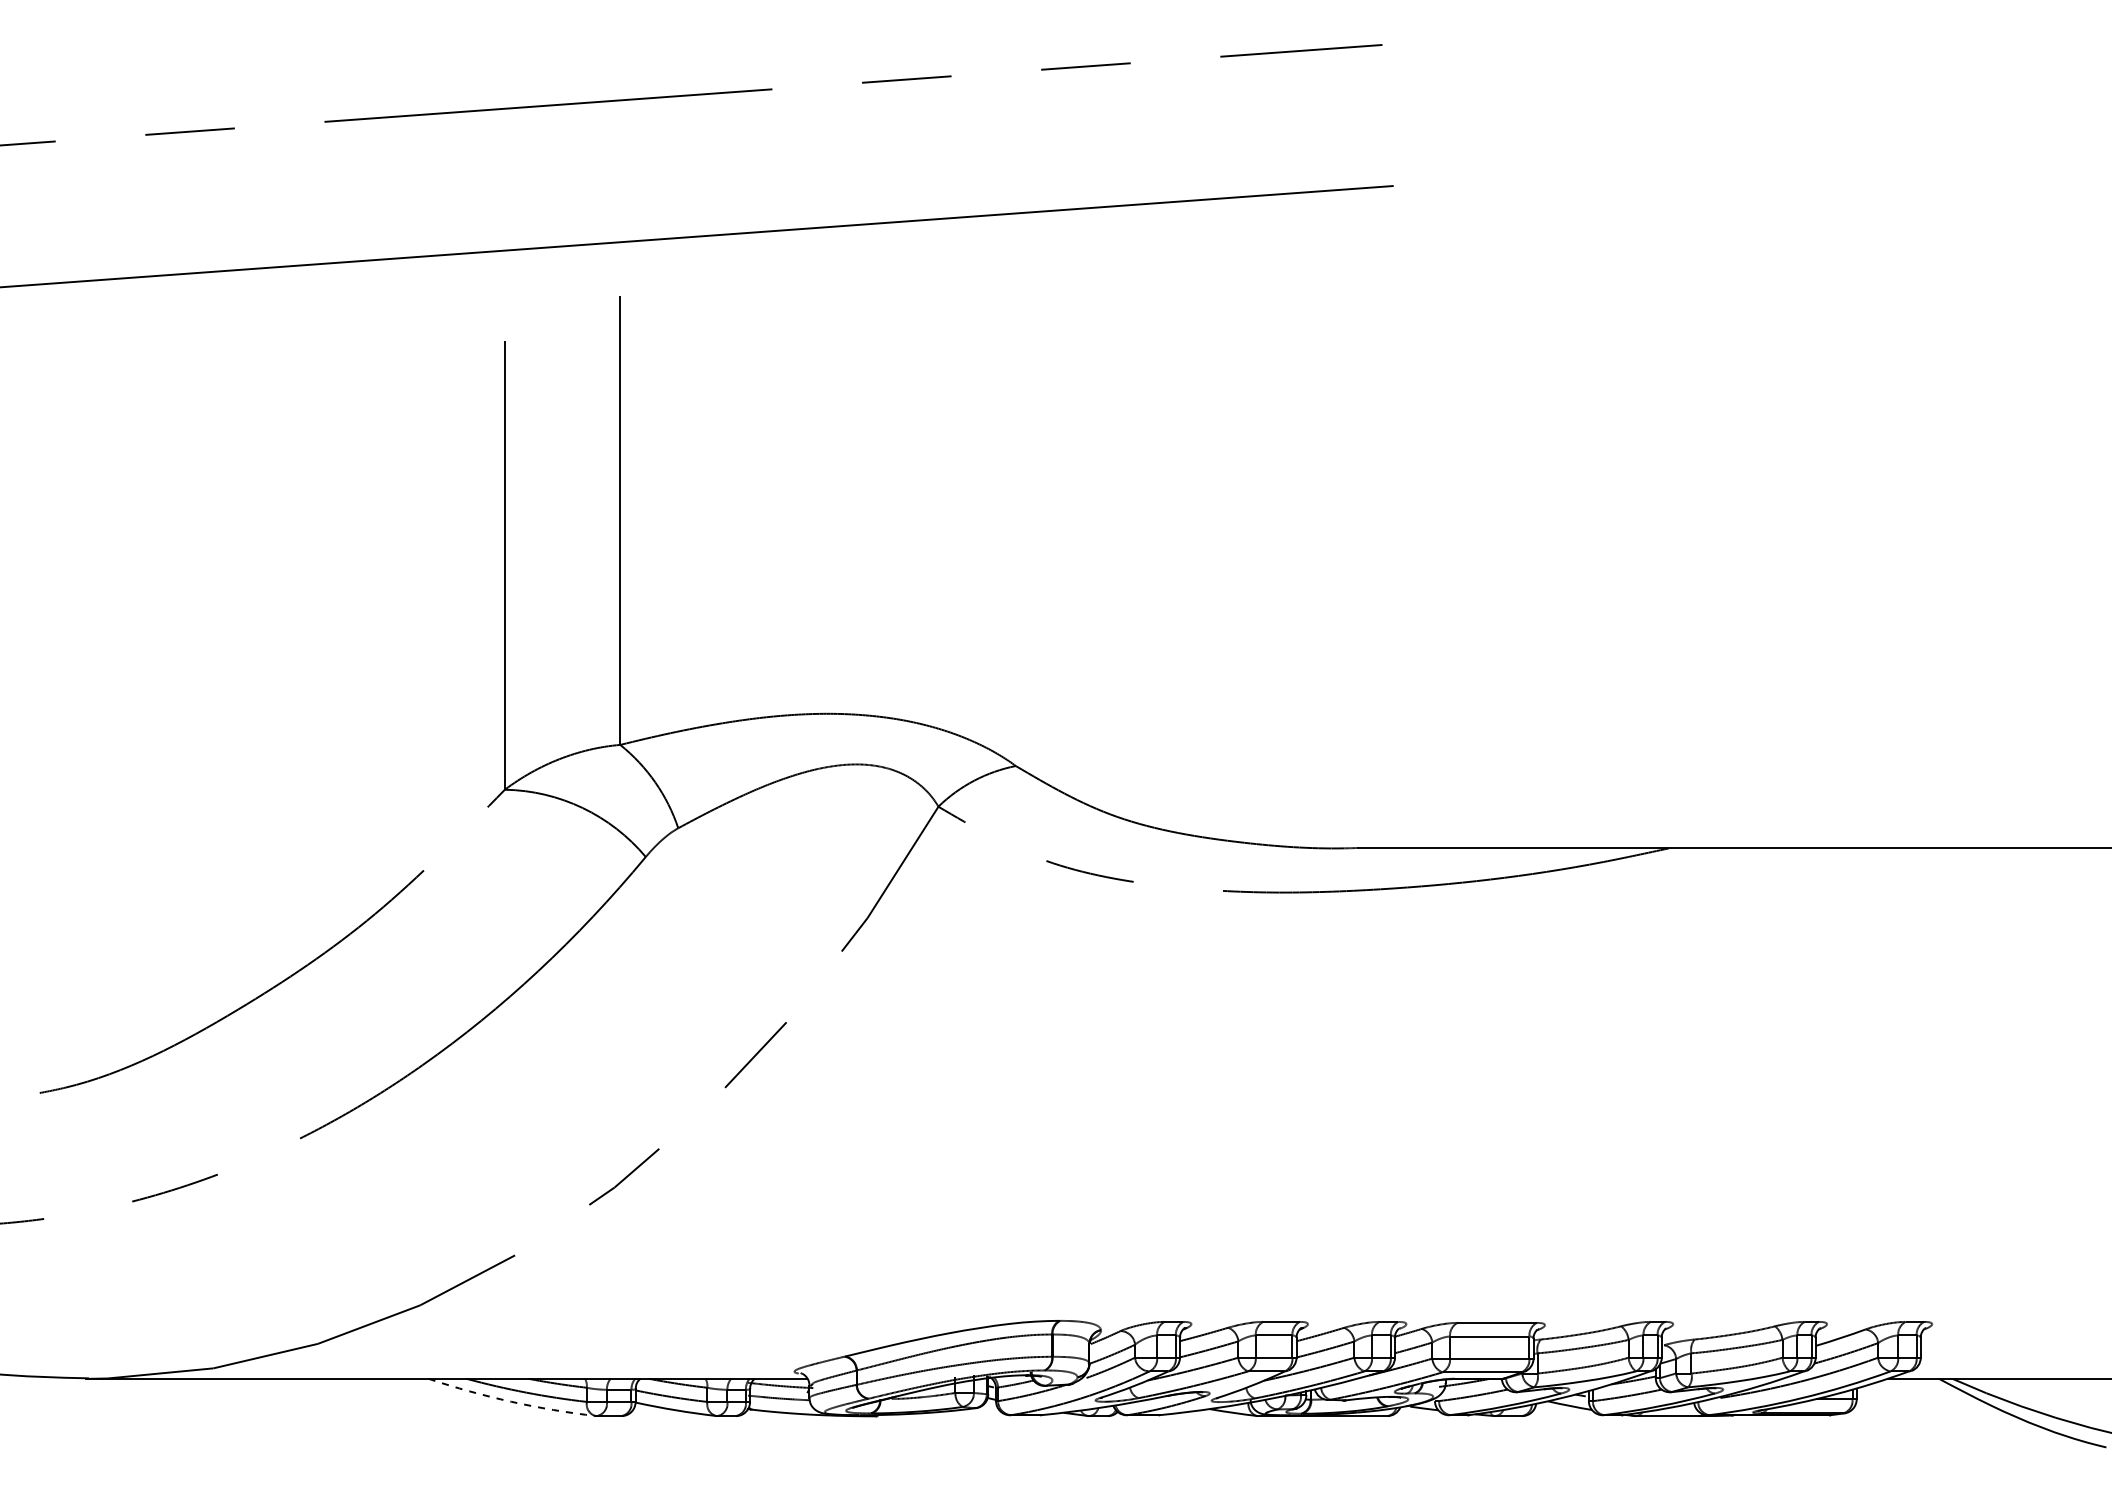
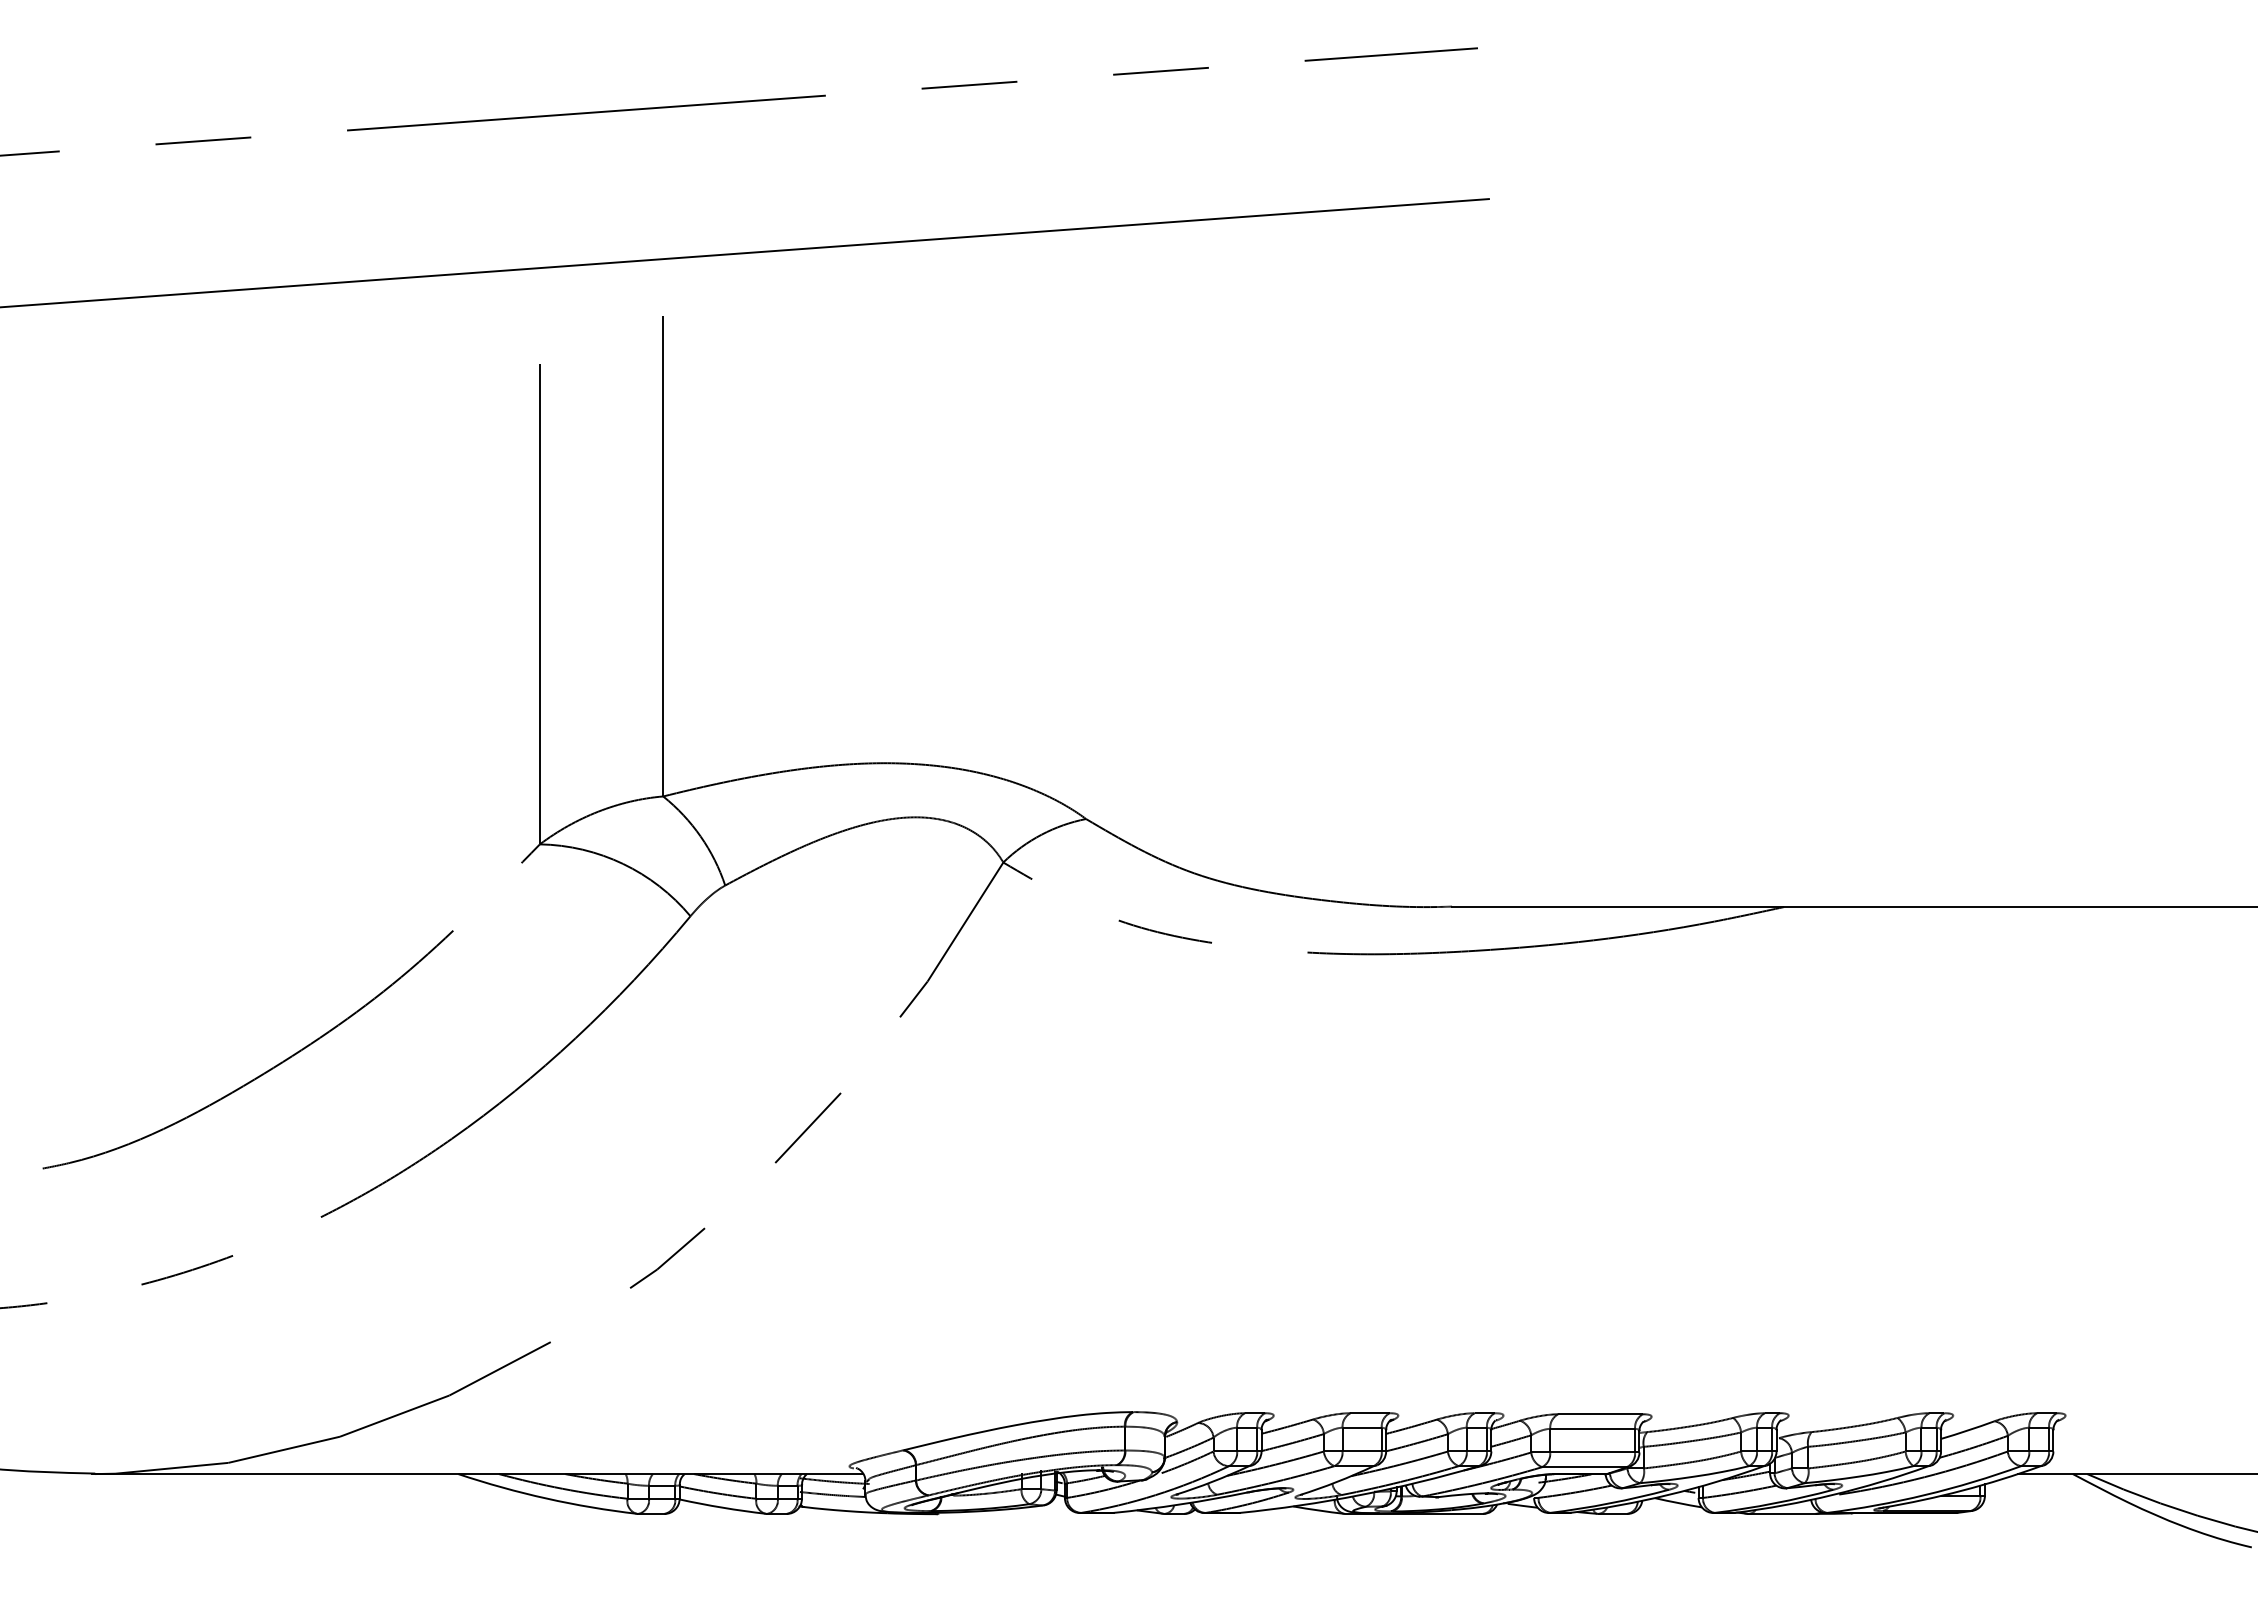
arc: (511, 1401) -> (546, 1498), dashed -> solid

